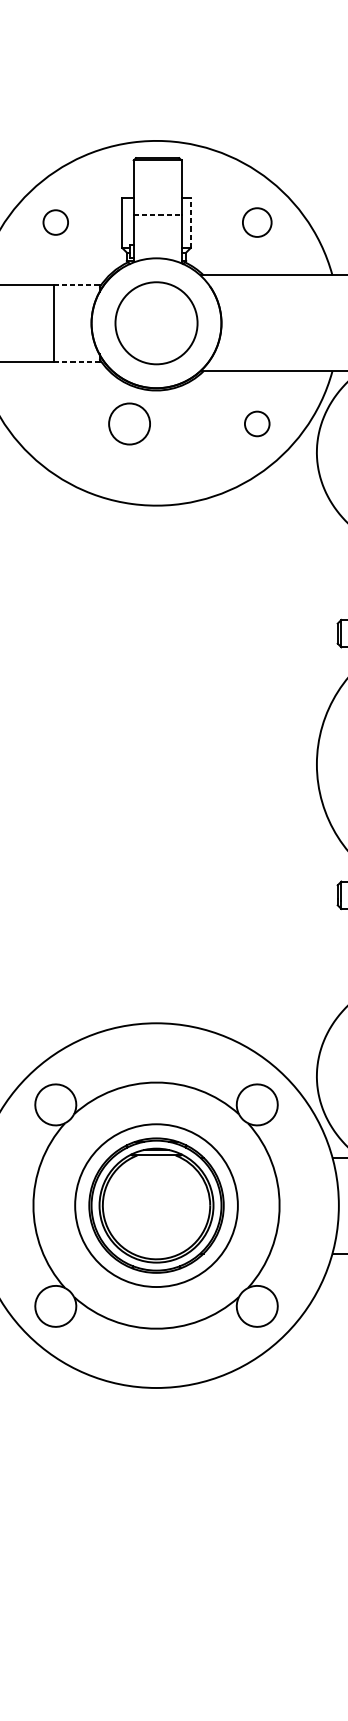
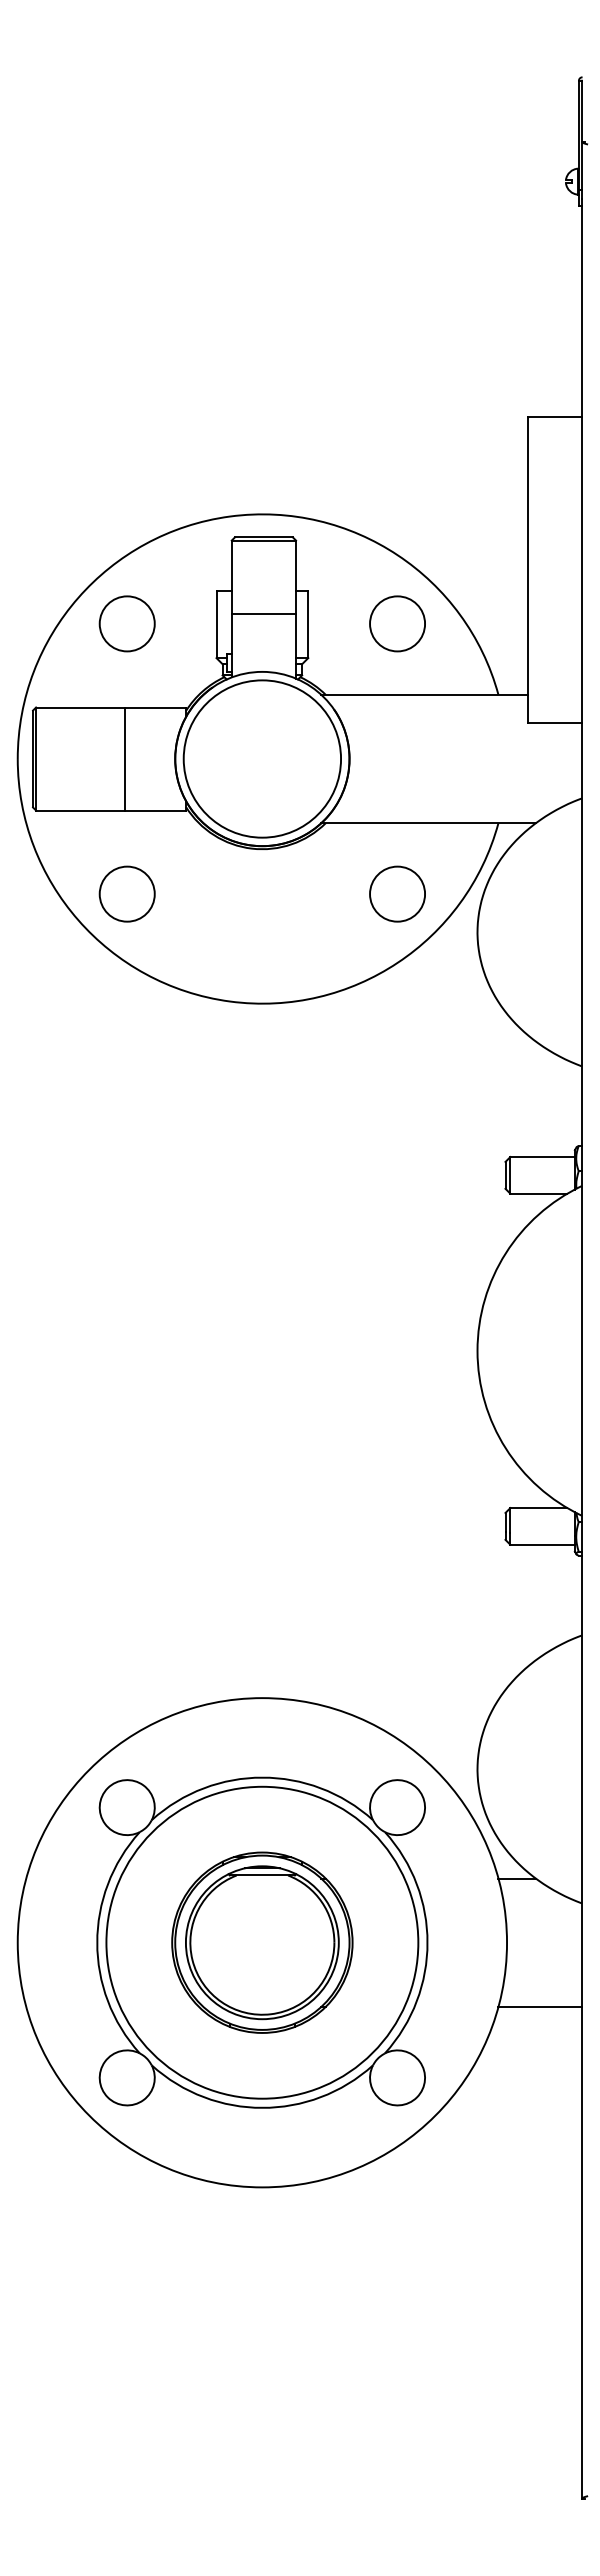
line: (158, 214) -> (264, 613), dashed -> solid
circle: (55, 222) -> (126, 623), size x1.67
circle: (257, 222) -> (397, 623), size x1.43
line: (190, 223) -> (308, 624), dashed -> solid
line: (76, 284) -> (155, 707), dashed -> solid
circle: (156, 322) -> (262, 758), size x1.43
line: (76, 361) -> (155, 810), dashed -> solid
circle: (129, 423) -> (126, 893), moved
circle: (257, 423) -> (397, 893), size x1.67
circle: (156, 1205) -> (262, 1942), size x1.43

